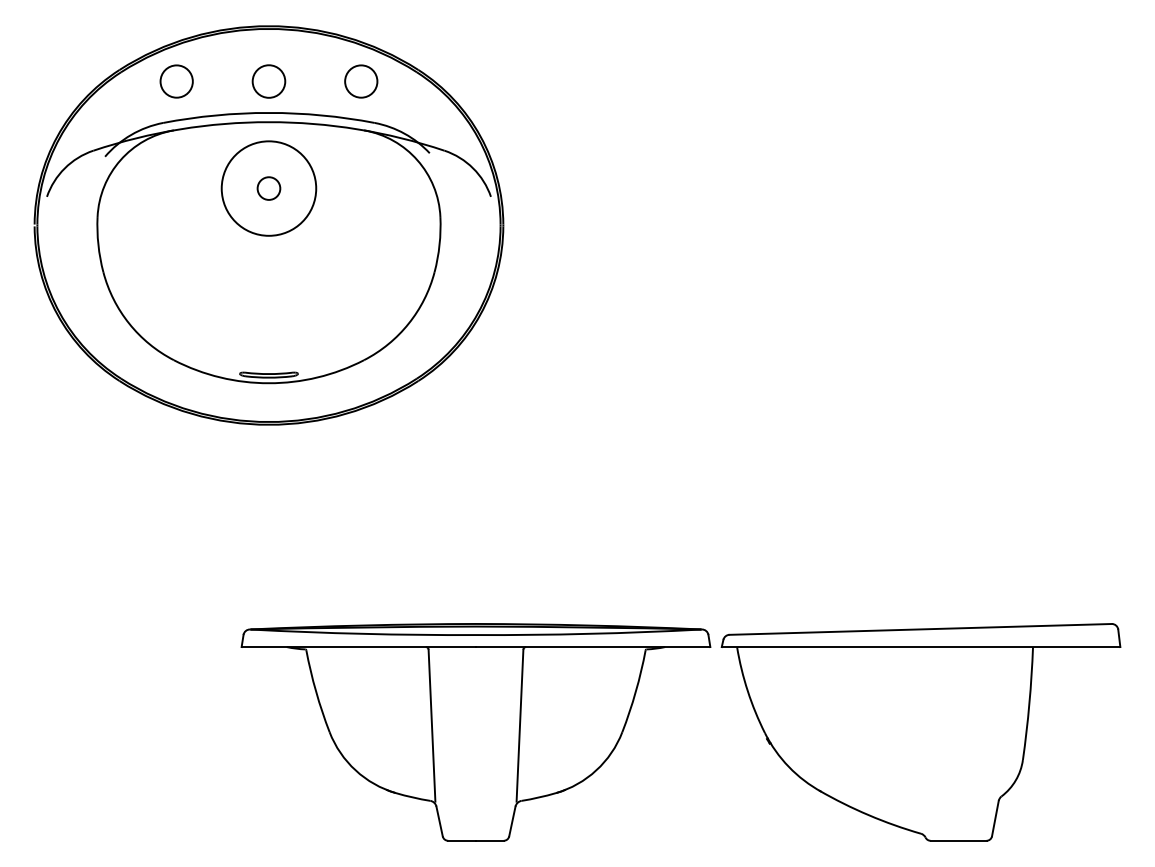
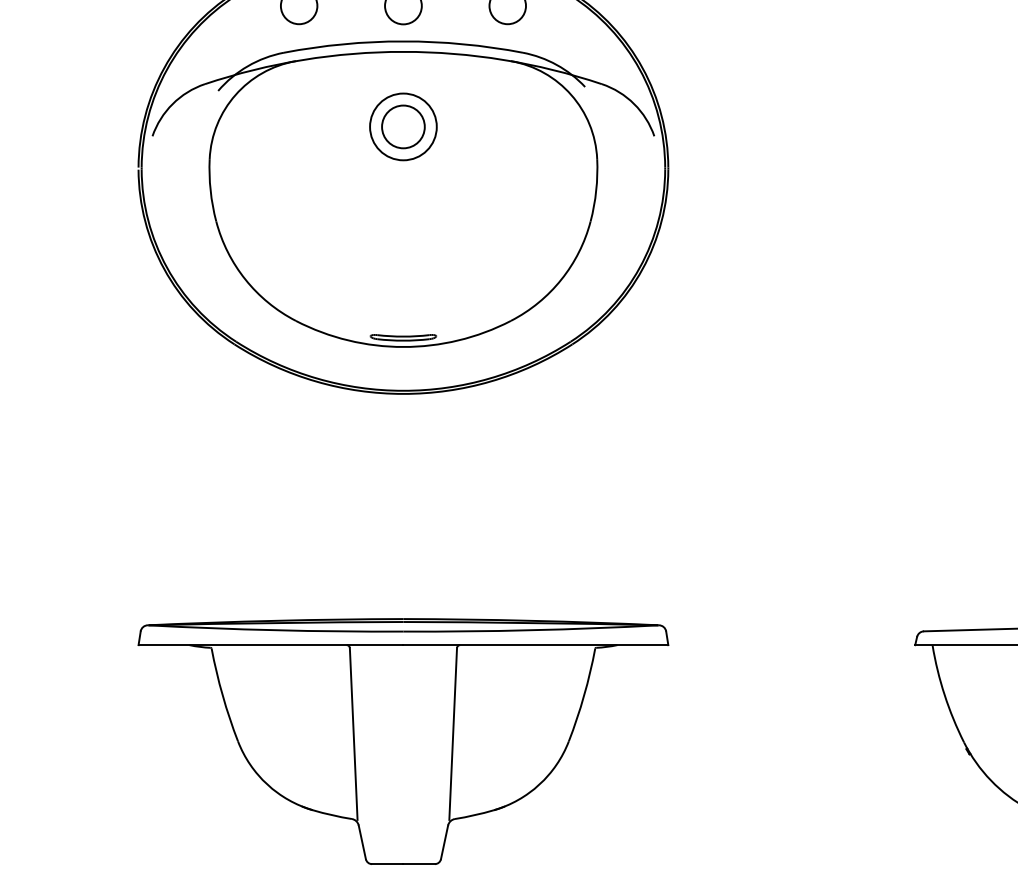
circle: (268, 188) -> (402, 126), size x0.62
circle: (268, 188) -> (402, 126), size x1.67
part: (475, 732) -> (402, 741), moved

